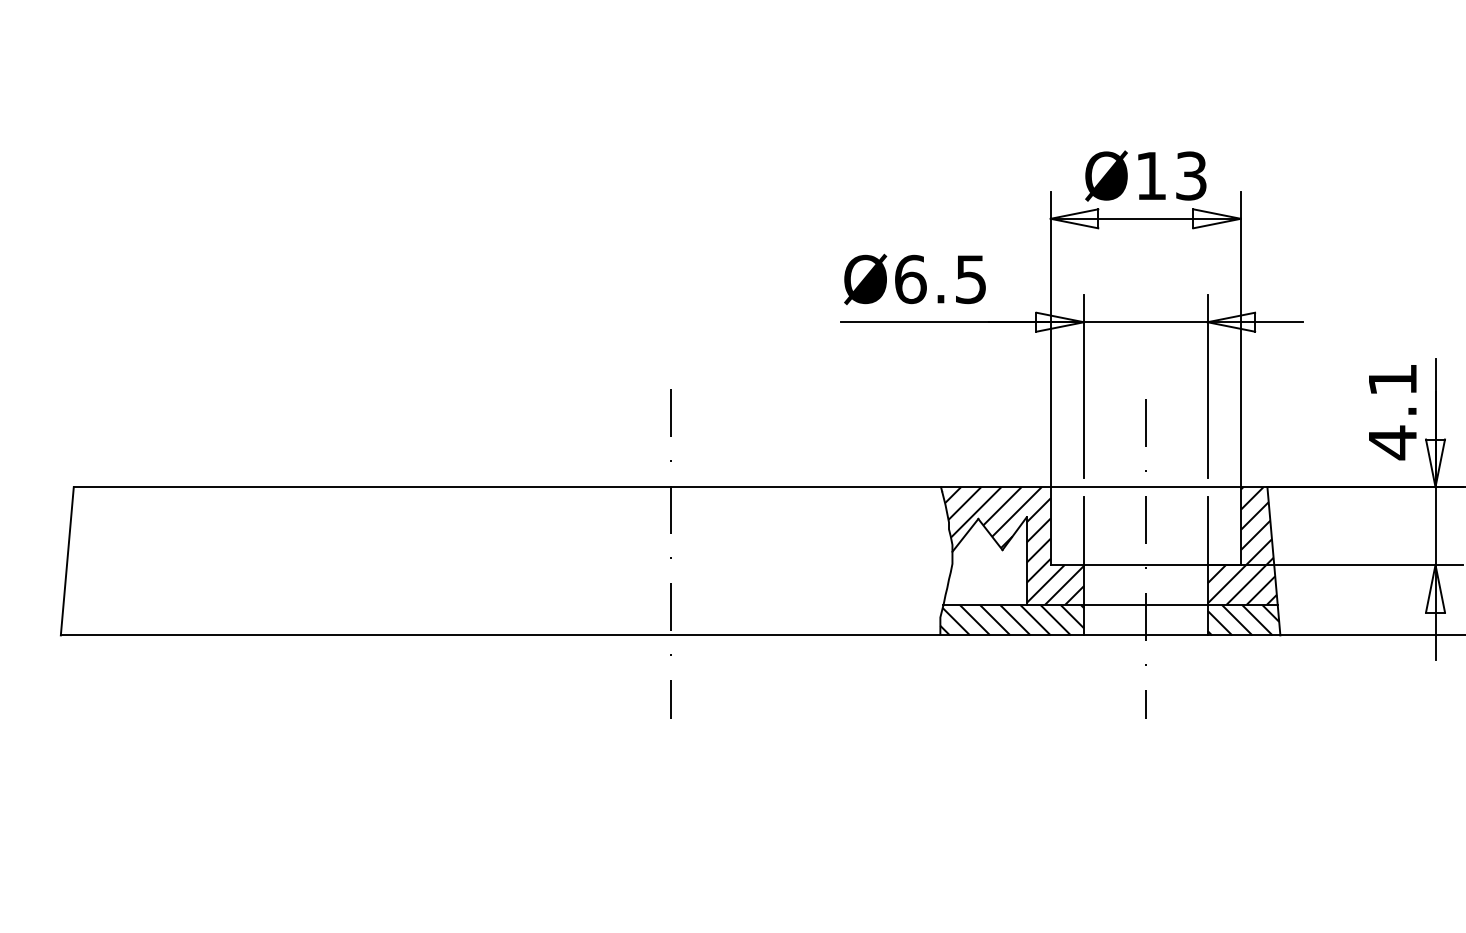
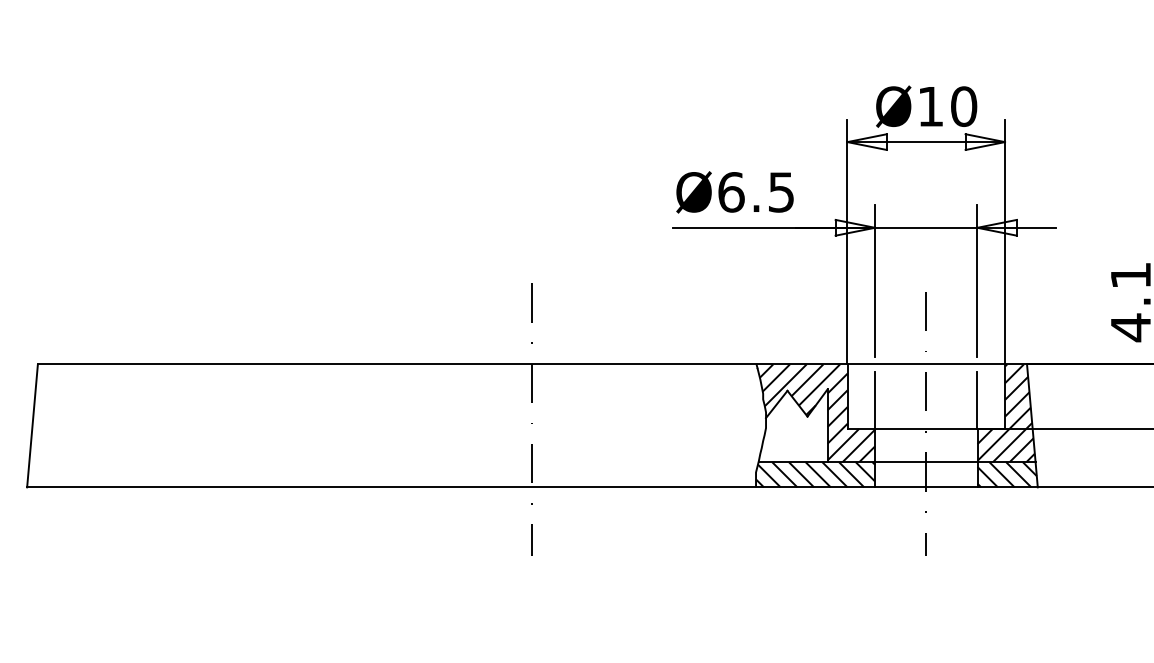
text: (1191, 175) -> (964, 106), Ø13 -> Ø10

